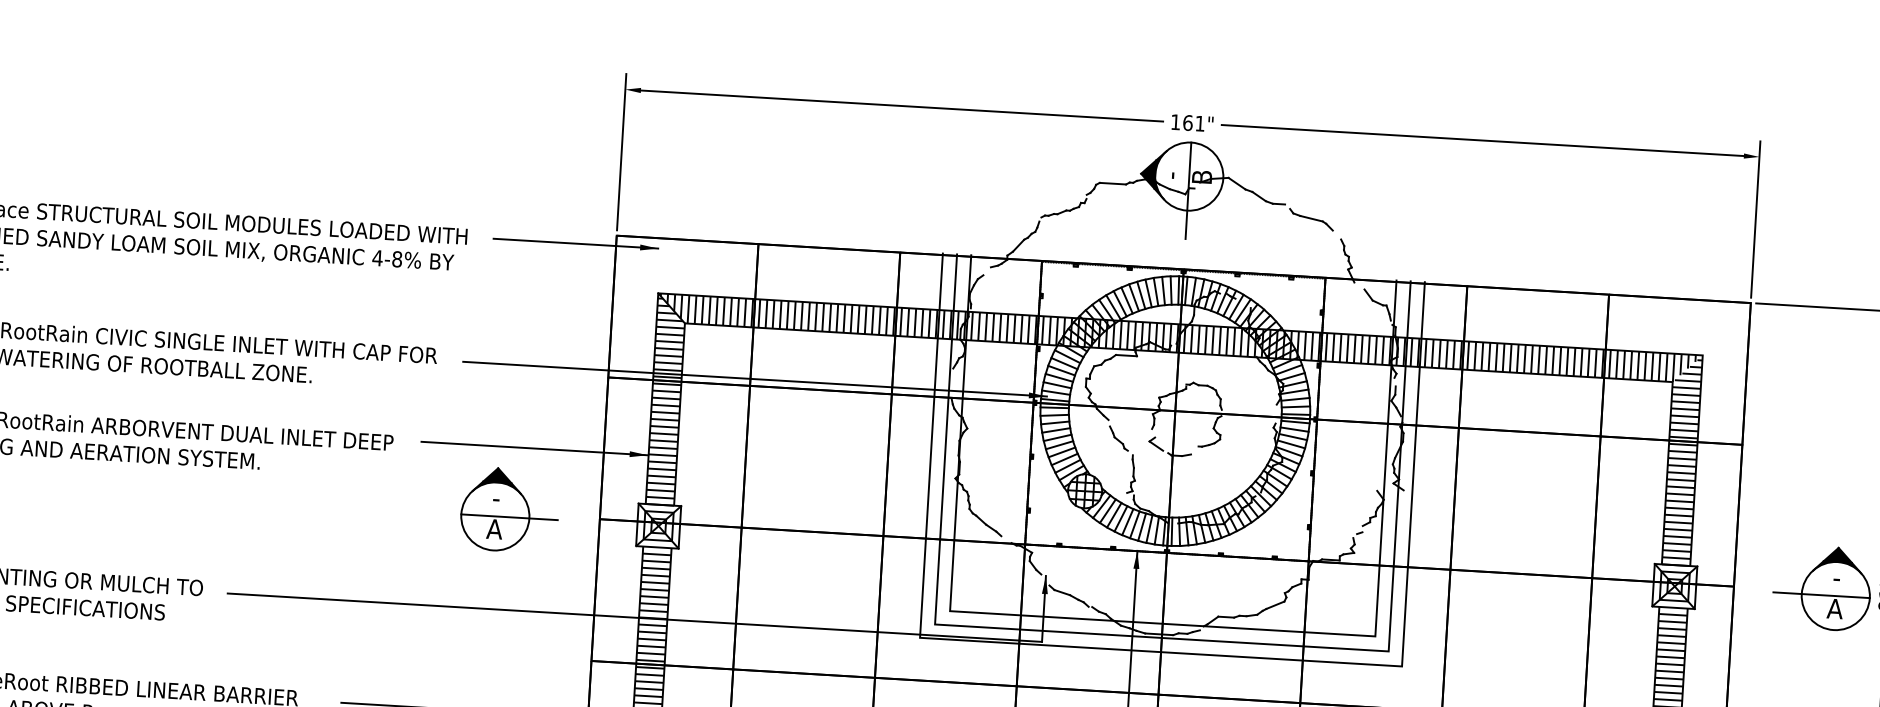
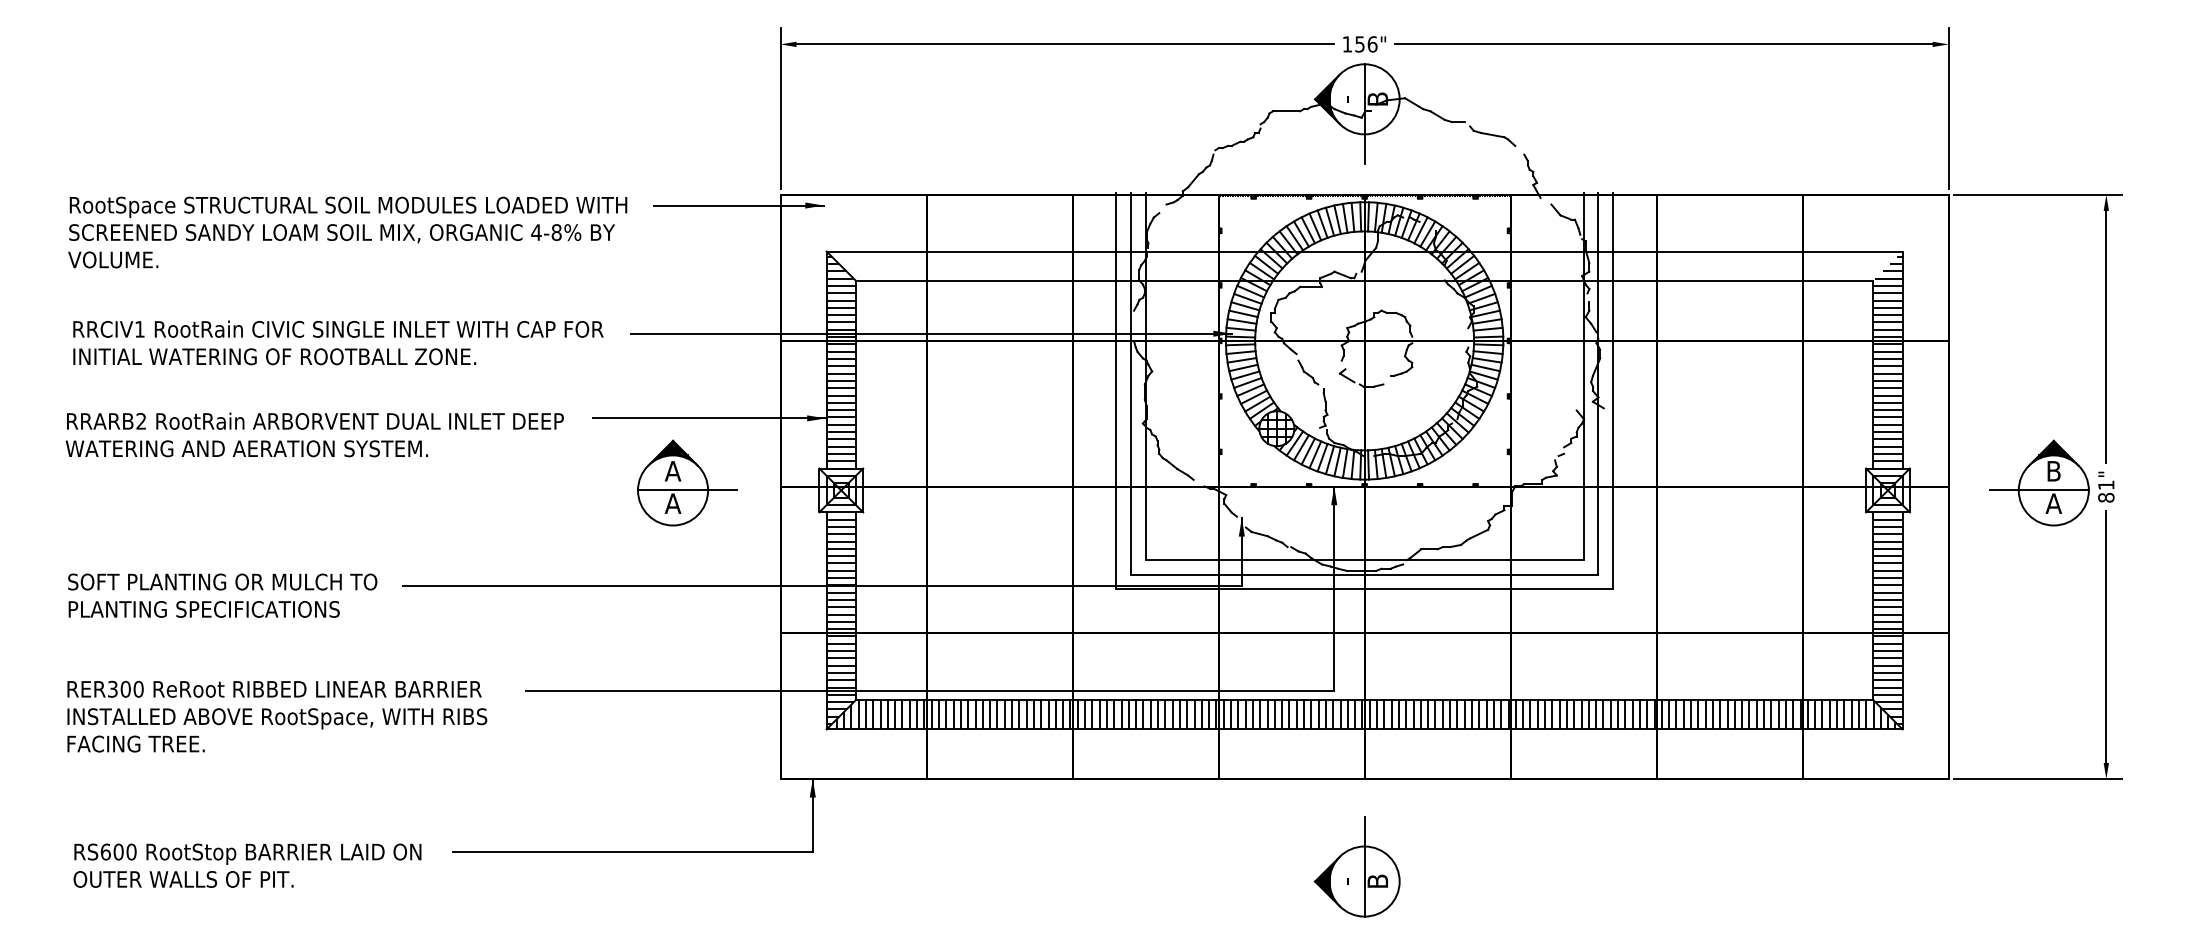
text: (1194, 123) -> (1366, 44), 161" -> 156"
hatch: (1177, 337) -> (1362, 265), removed
text: (495, 497) -> (672, 471), - -> A
text: (1836, 577) -> (2053, 471), - -> B

